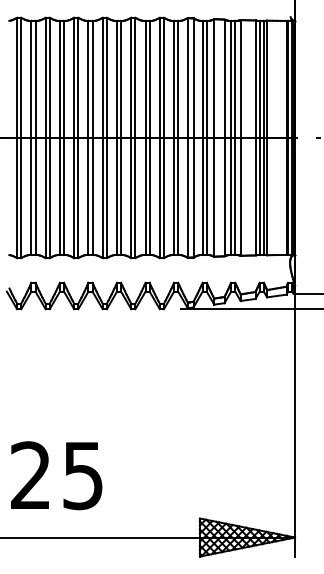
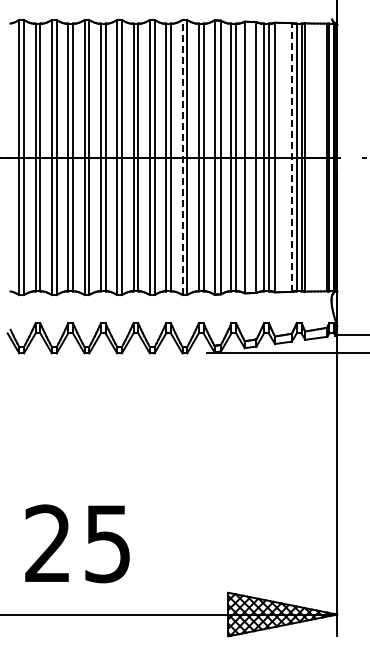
line: (159, 137) -> (182, 157), solid -> dashed
line: (255, 137) -> (291, 157), solid -> dashed
text: (56, 475) -> (77, 543), moved

